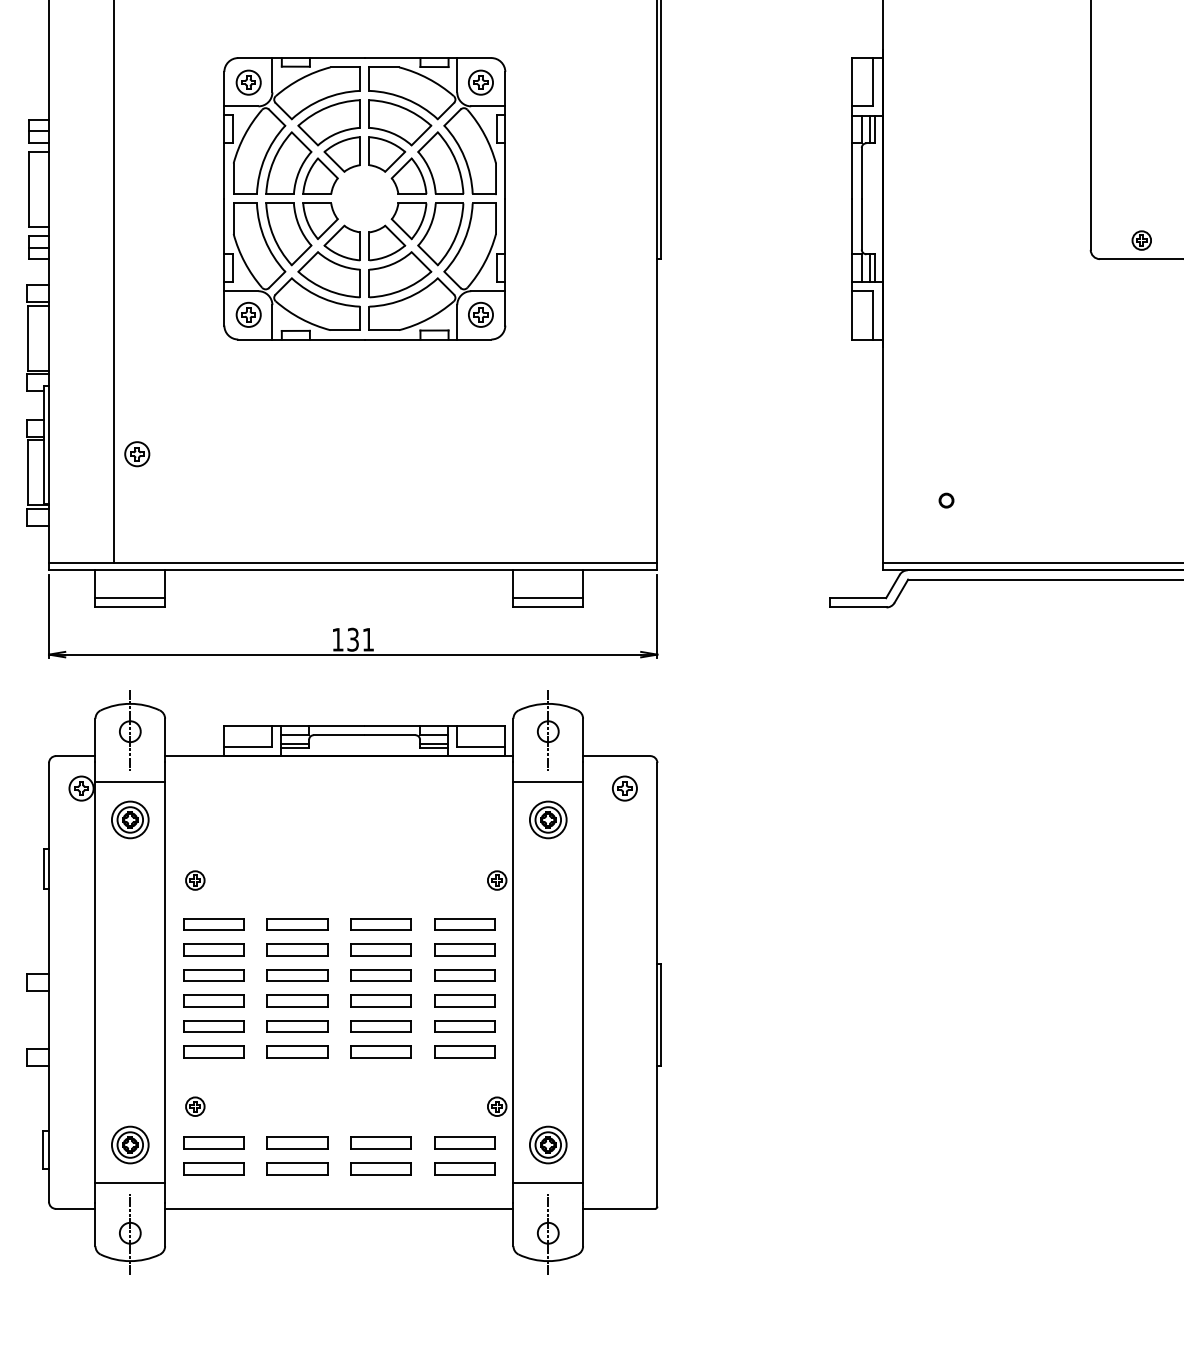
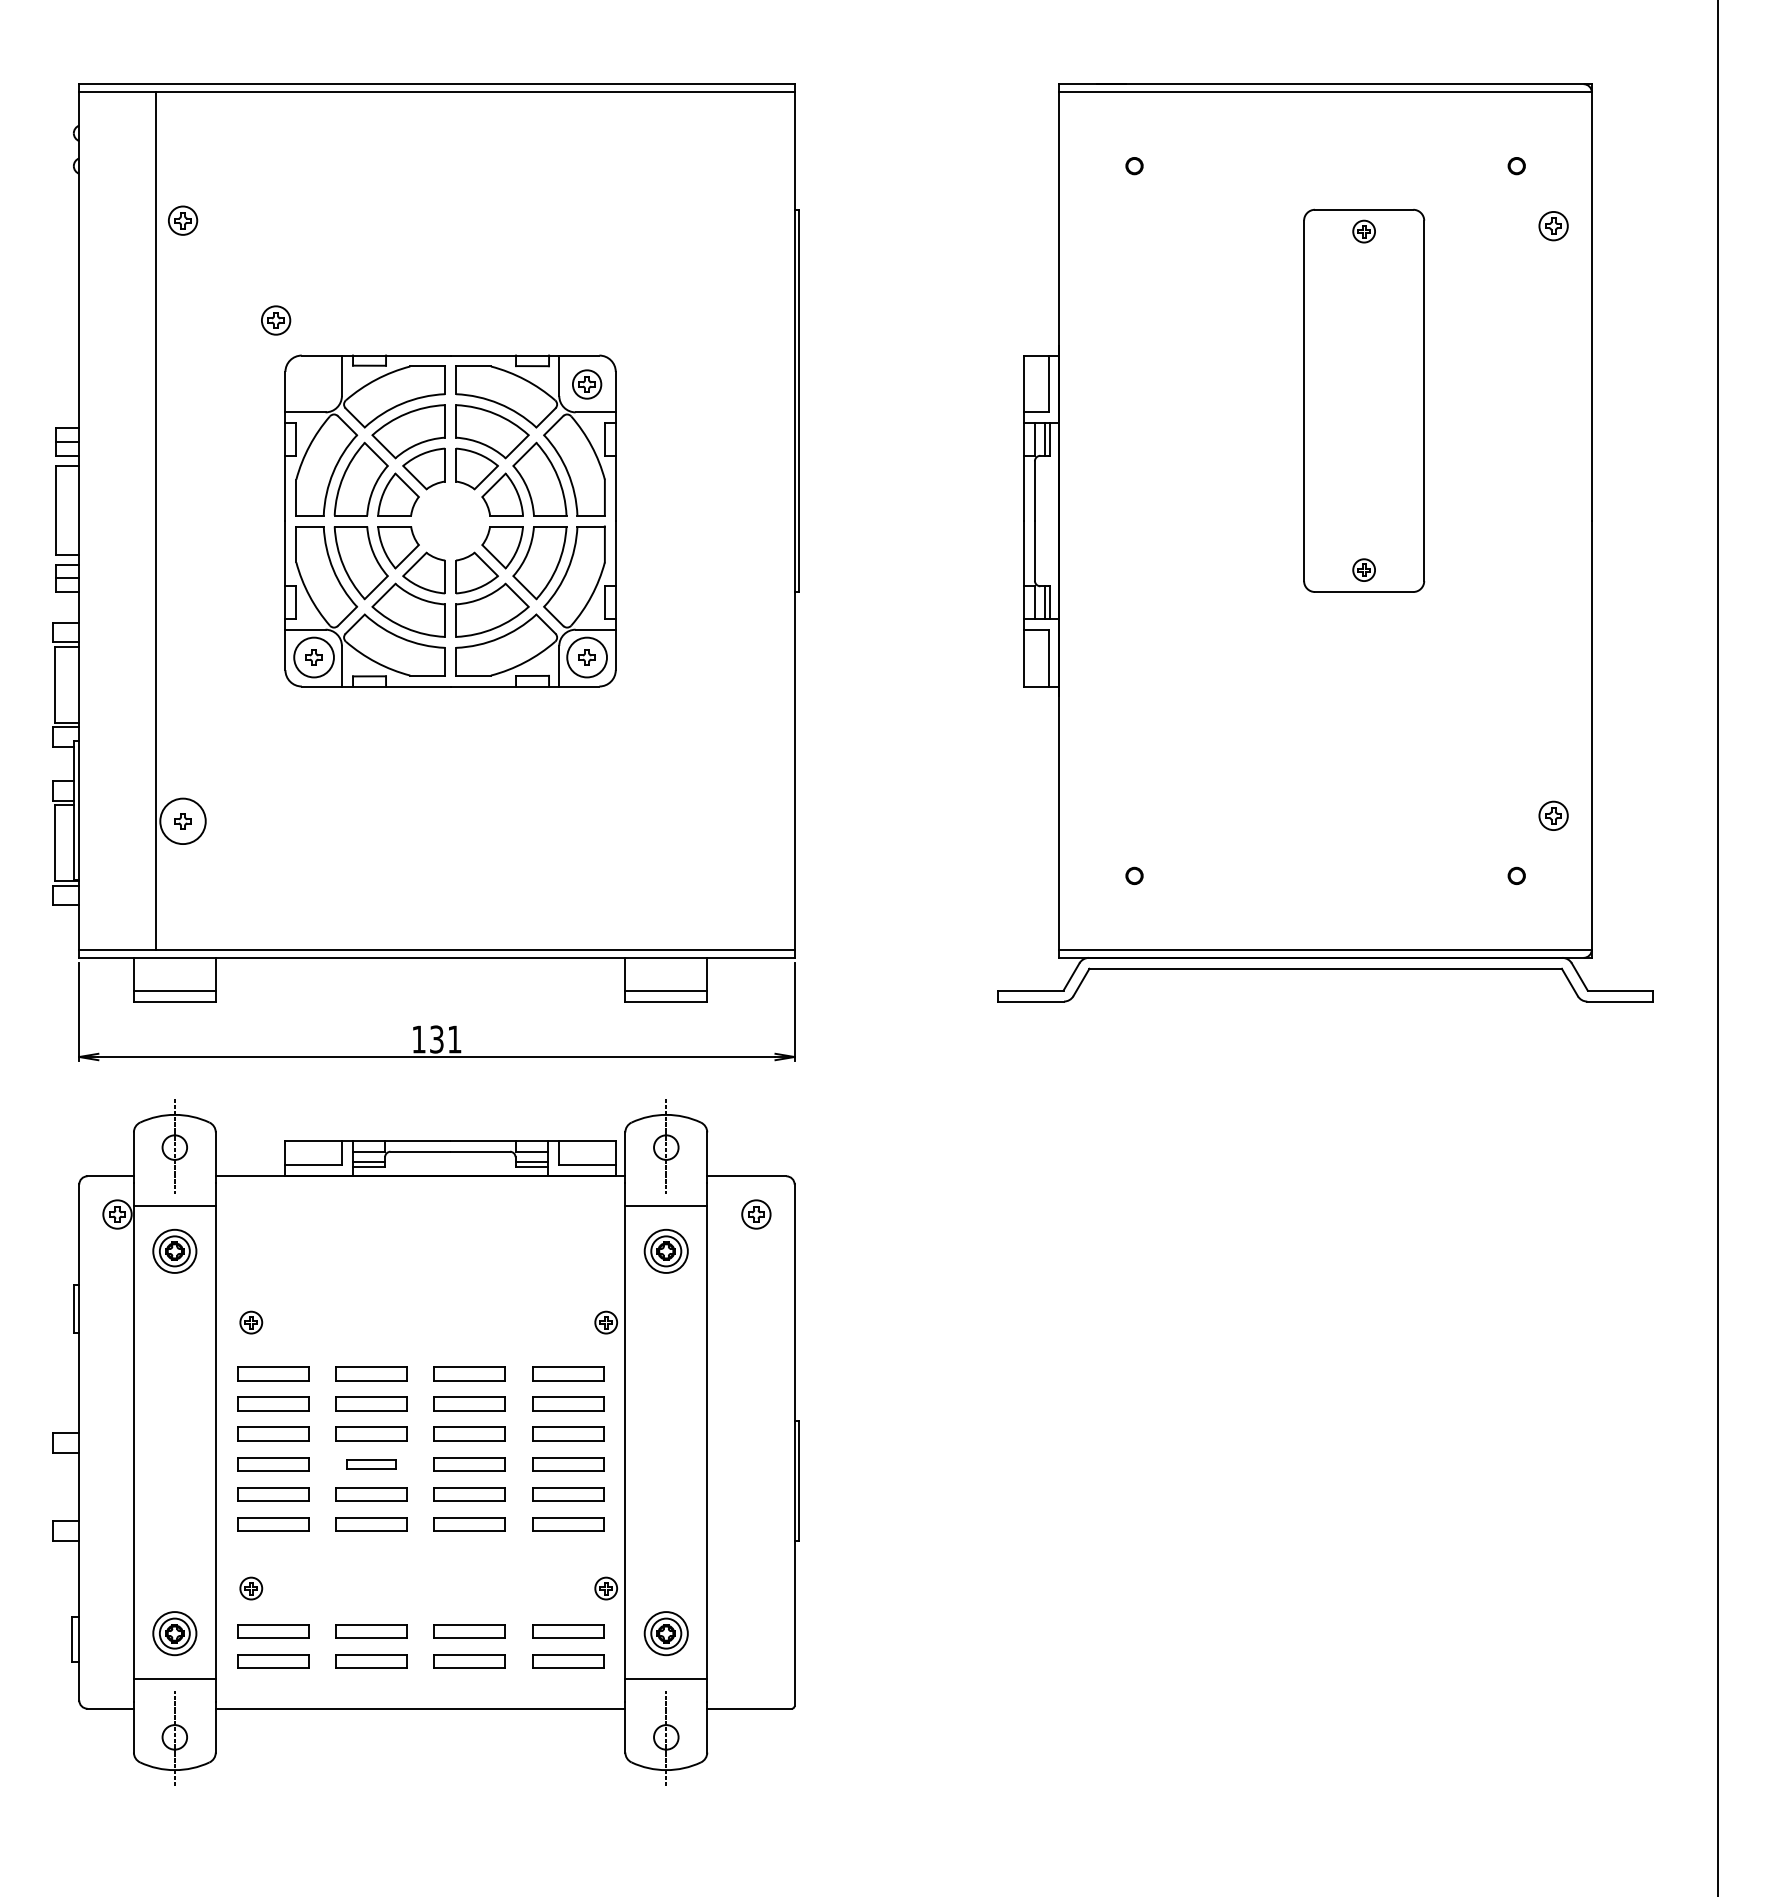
part: (249, 82) -> (276, 320), moved
circle: (248, 314) -> (313, 657), size x1.4
circle: (480, 314) -> (586, 657), size x1.4
circle: (136, 454) -> (182, 821), size x1.6
part: (297, 1001) -> (371, 1464), size x0.7

